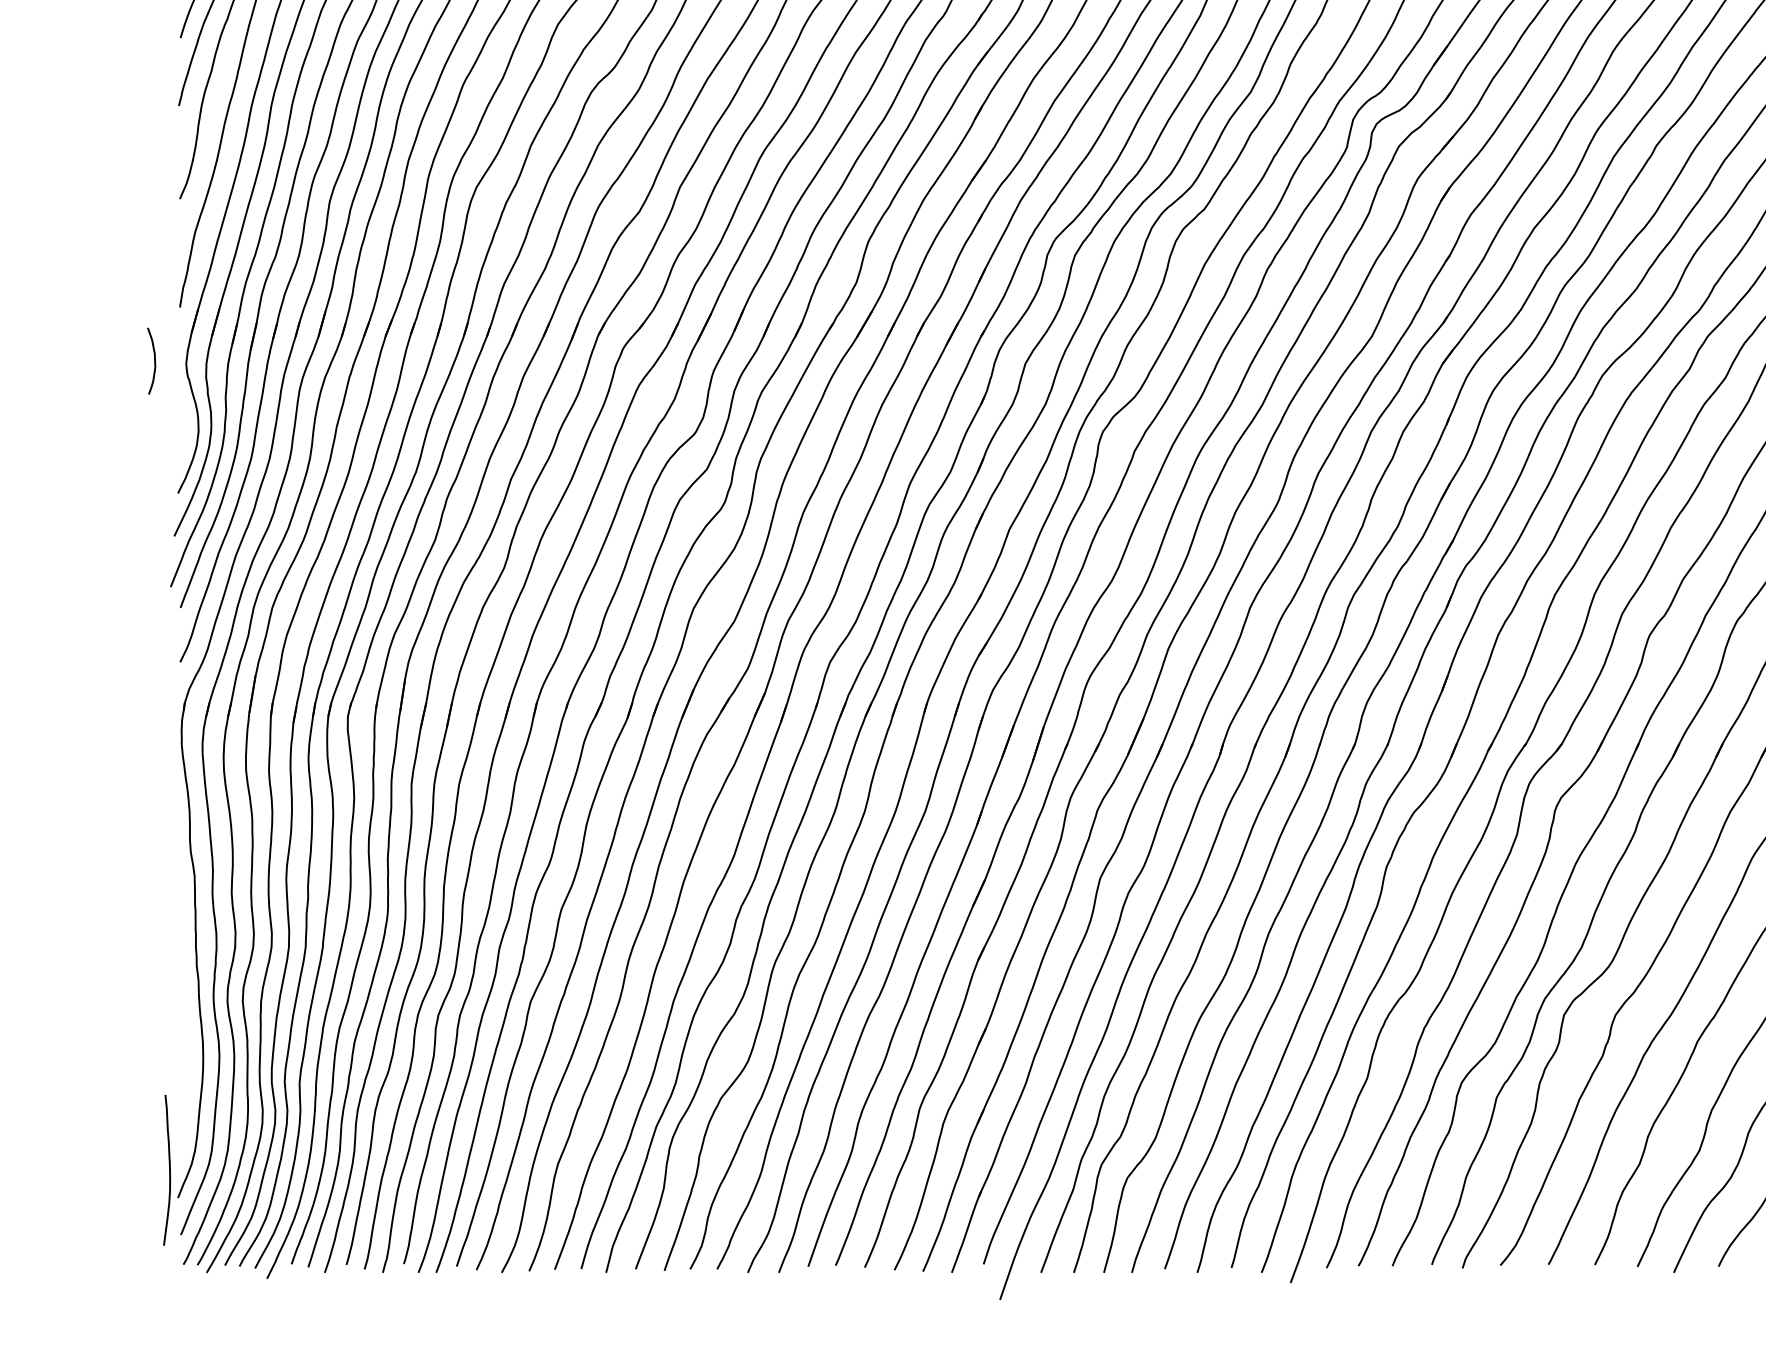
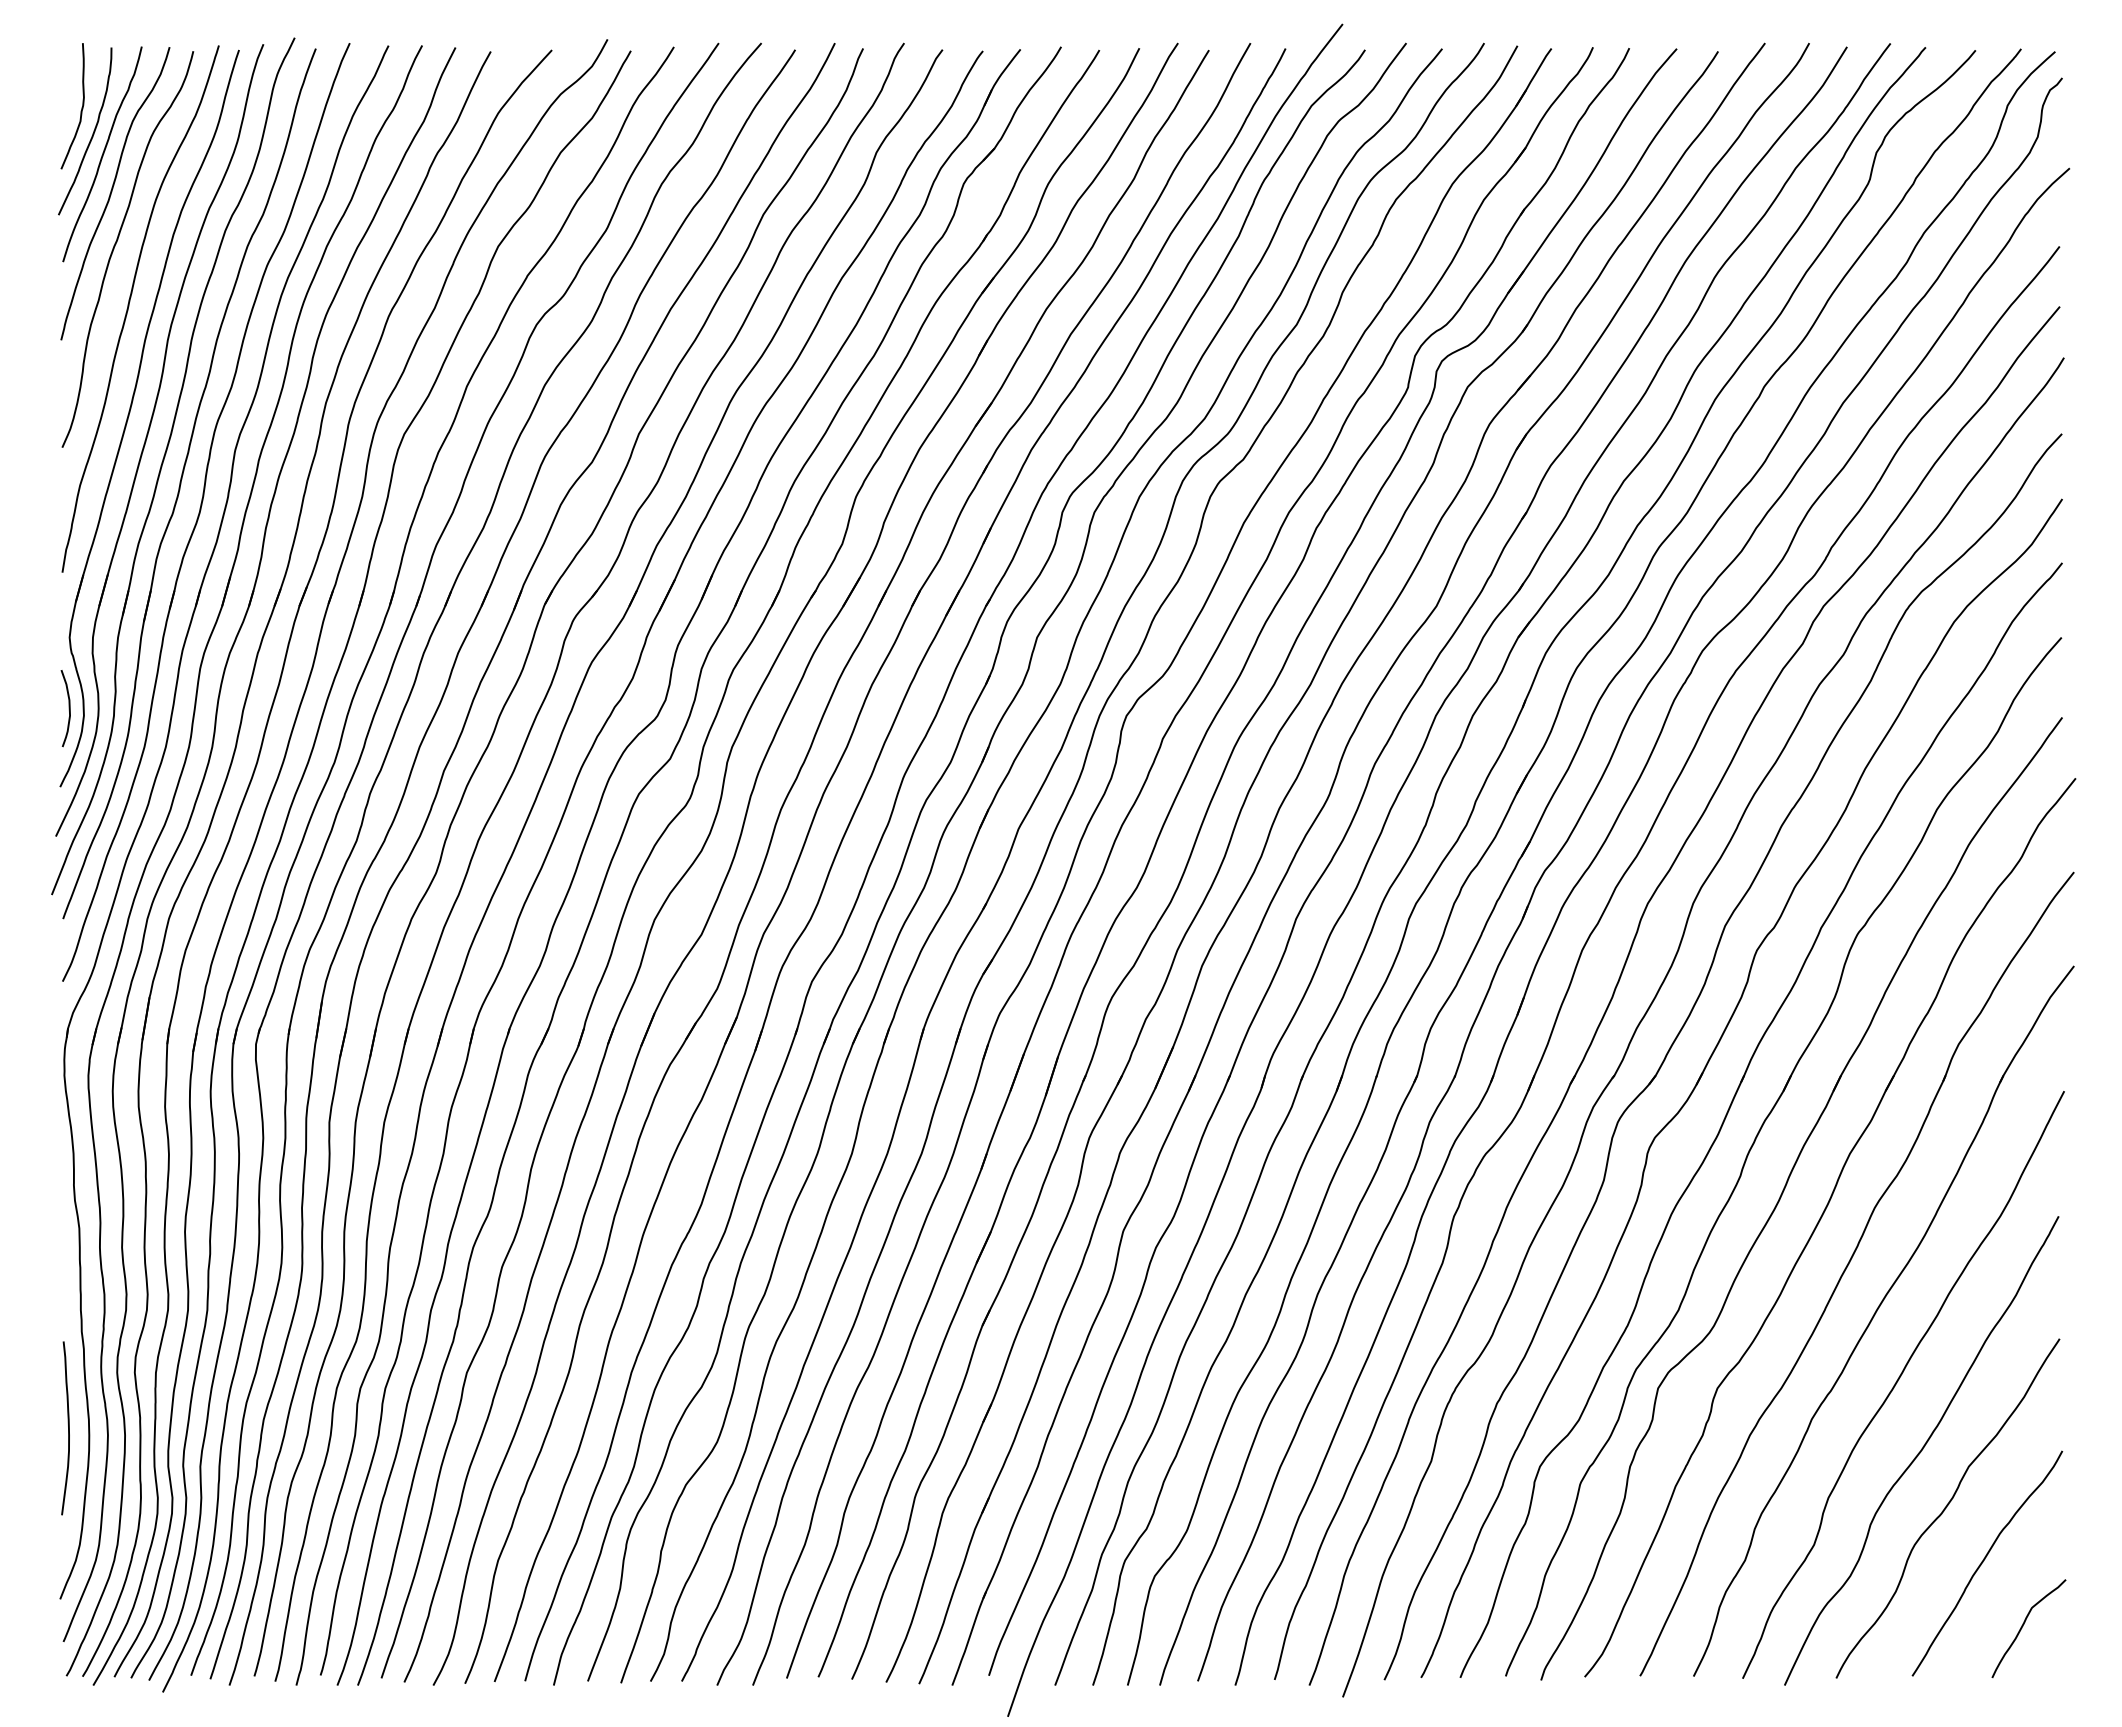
curve: (154, 361) -> (68, 708), moved
curve: (169, 1170) -> (68, 1428), moved

